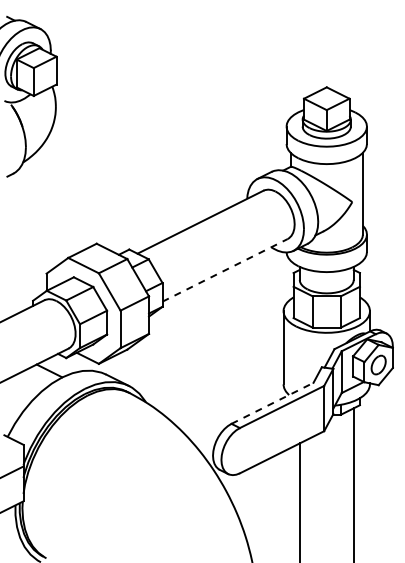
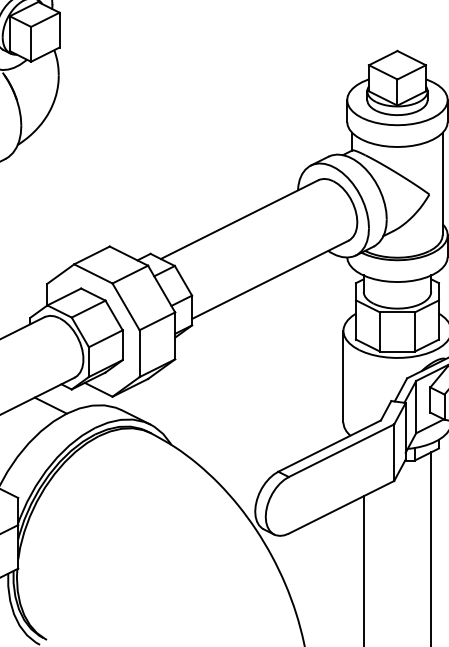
line: (225, 270) -> (270, 280), dashed -> solid
line: (272, 403) -> (329, 446), dashed -> solid

